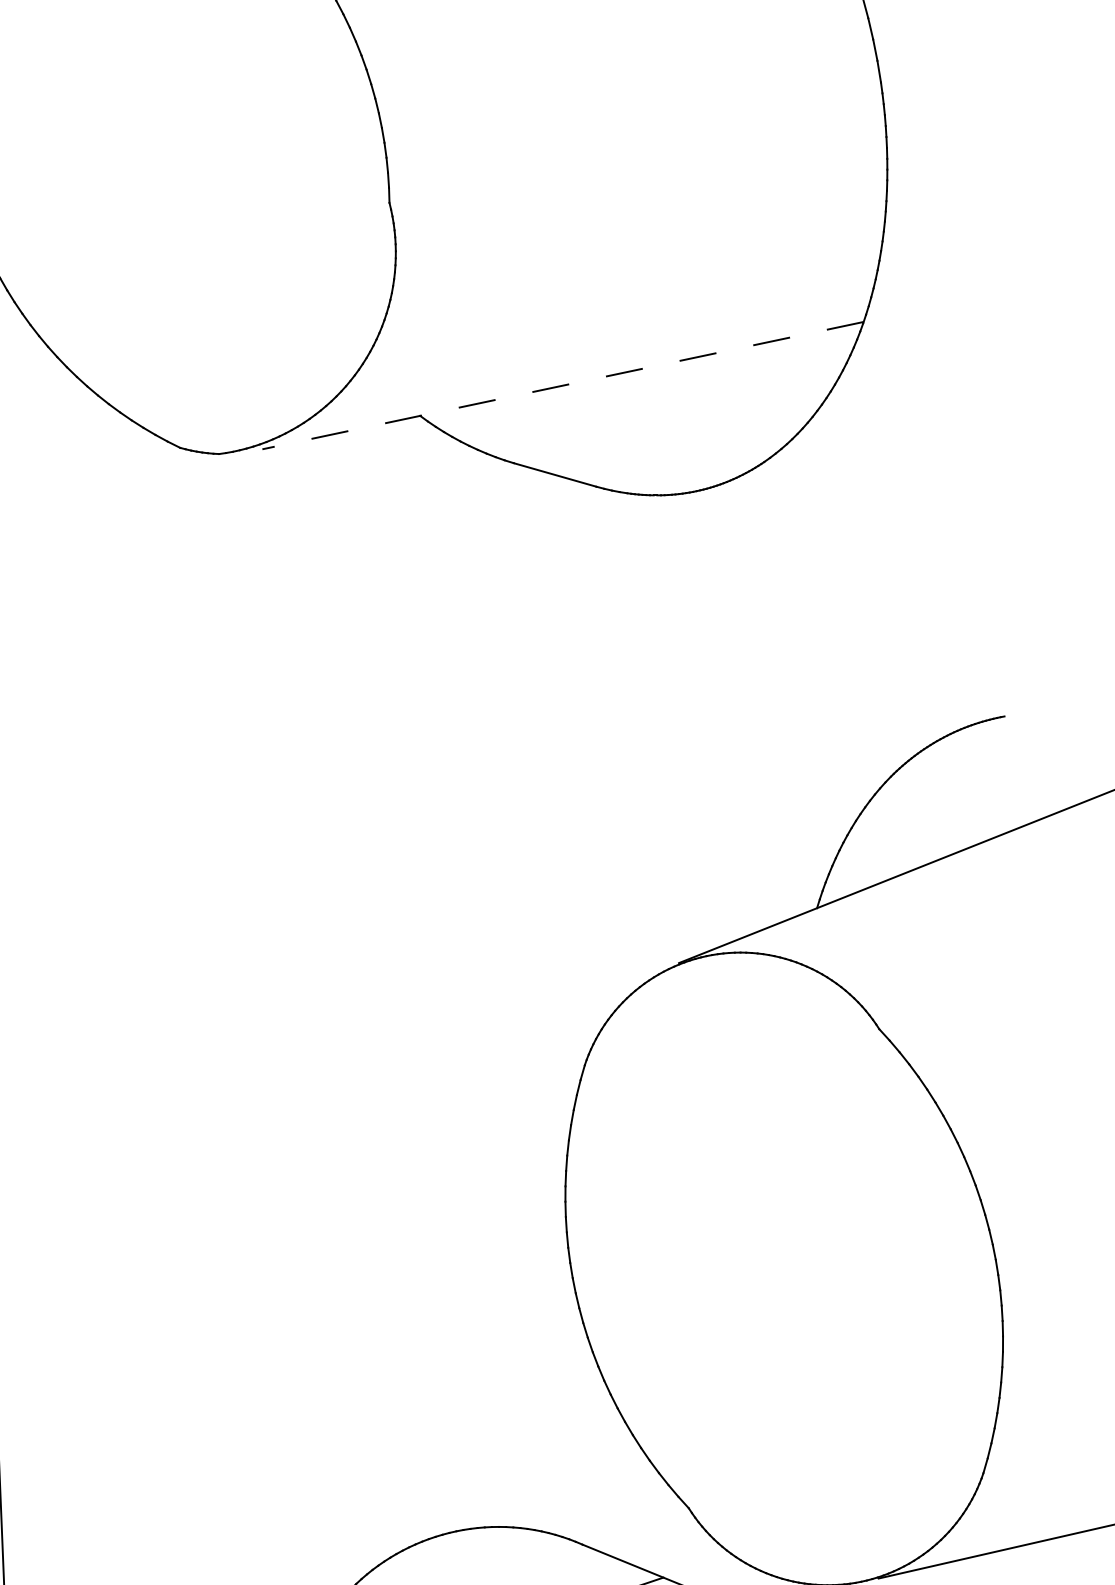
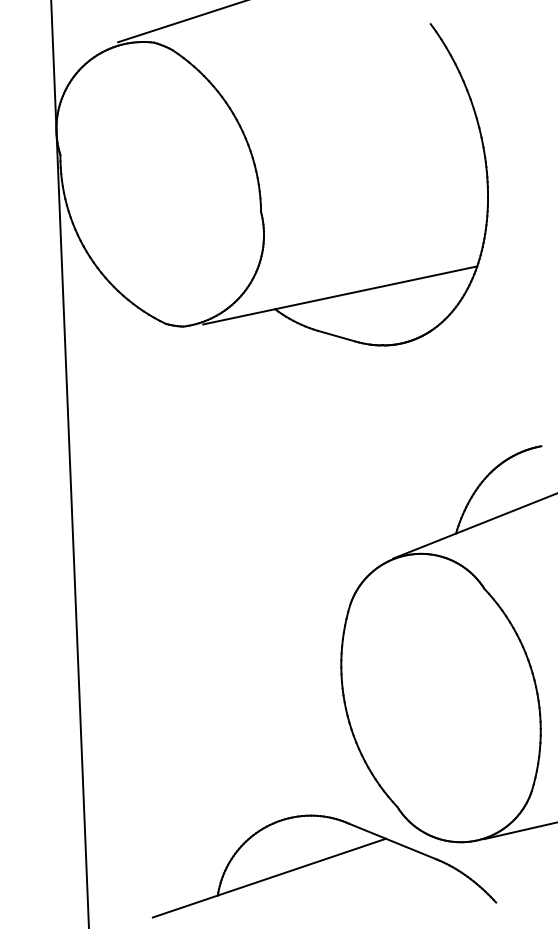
line: (561, 385) -> (339, 295), dashed -> solid

